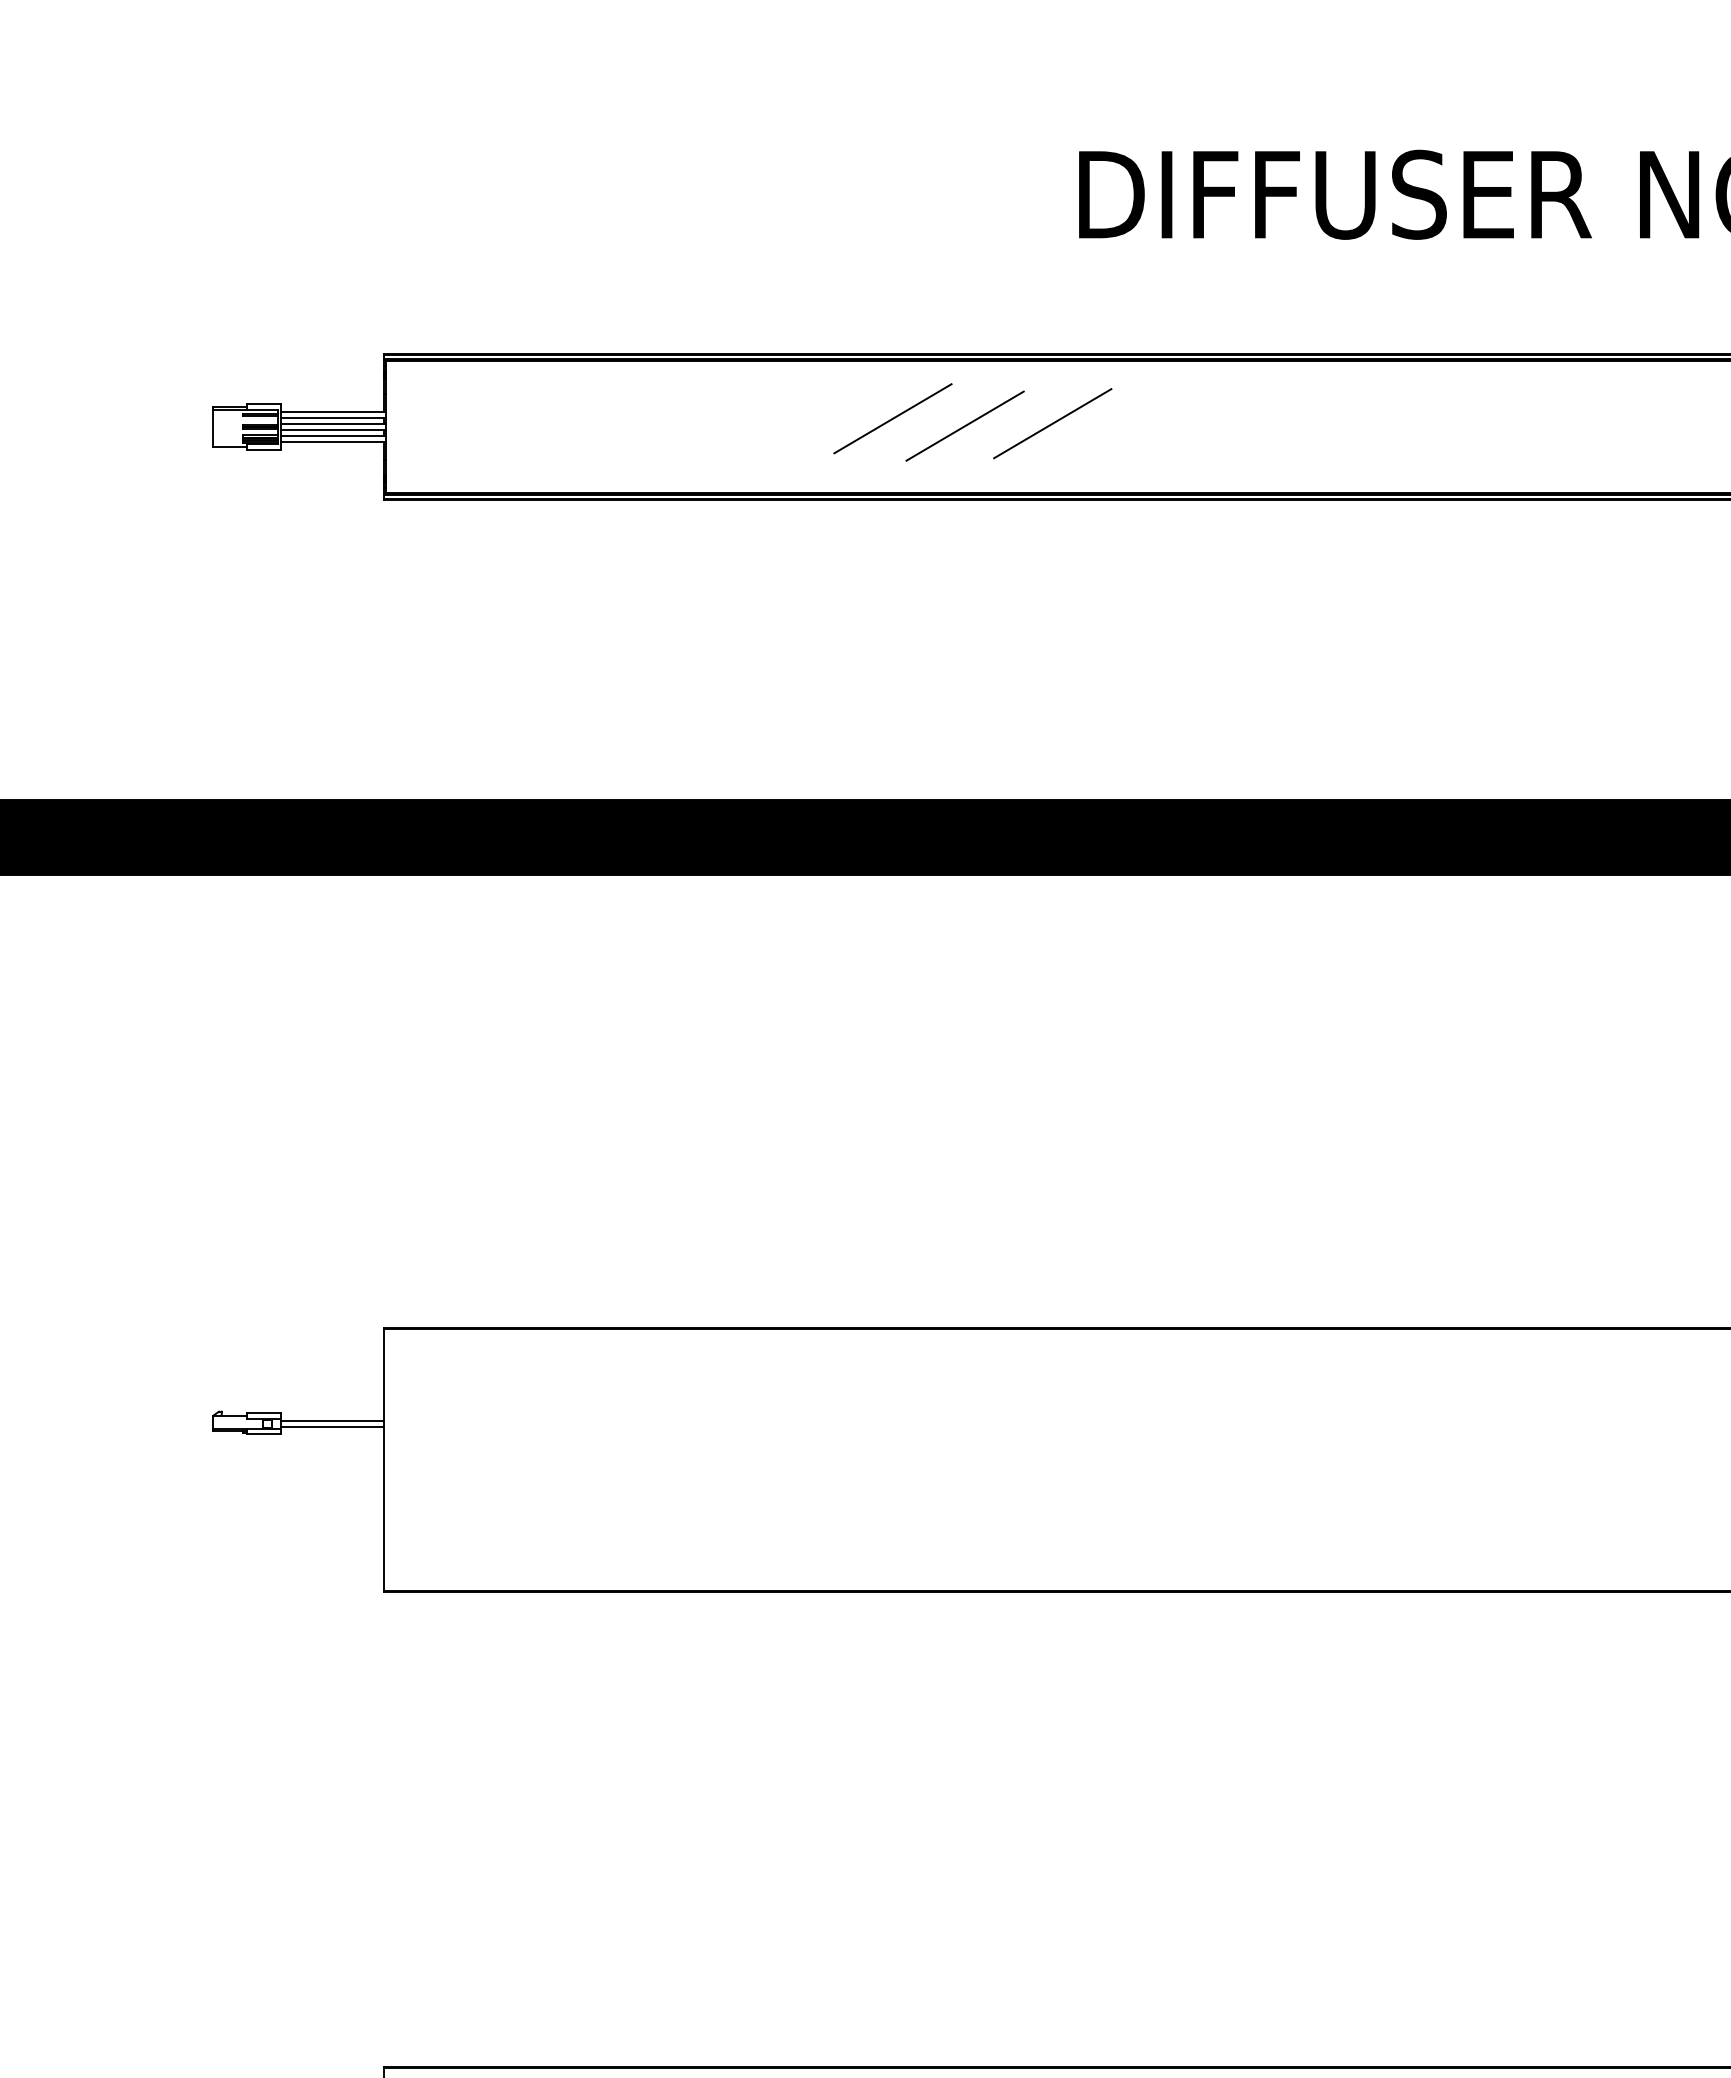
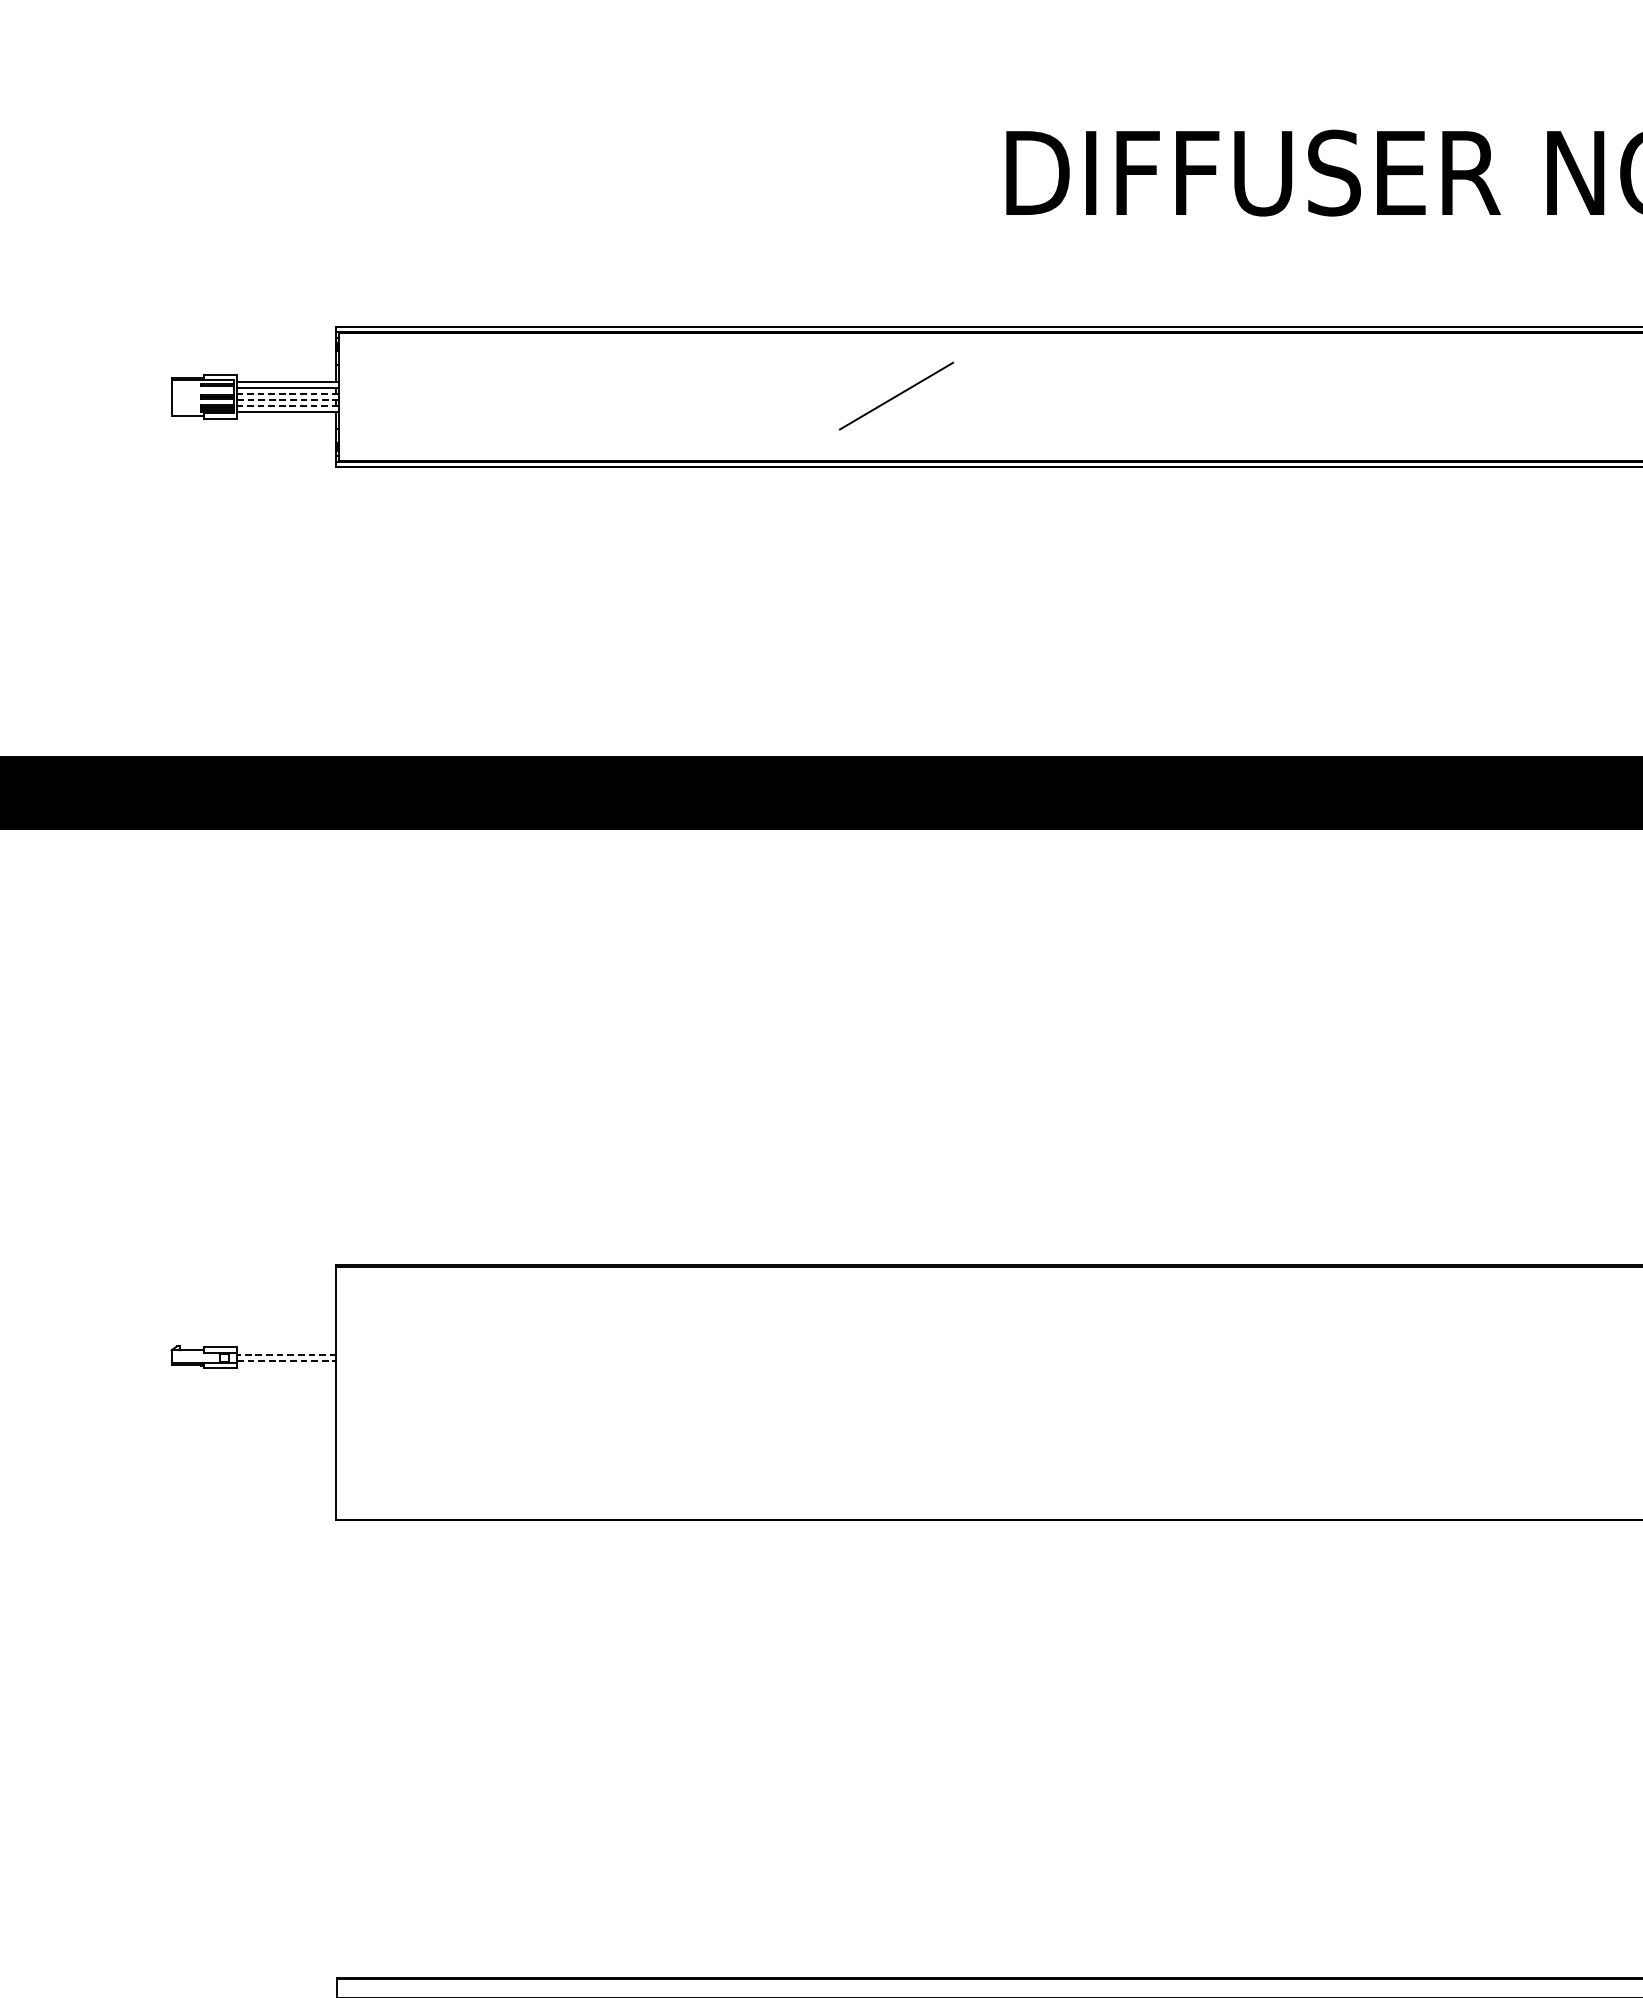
line: (892, 418) -> (826, 388), removed
line: (333, 423) -> (287, 393), solid -> dashed
line: (1052, 423) -> (980, 393), removed
line: (333, 430) -> (287, 400), solid -> dashed
line: (333, 436) -> (287, 406), solid -> dashed
line: (332, 1420) -> (286, 1354), solid -> dashed
line: (332, 1426) -> (286, 1360), solid -> dashed

